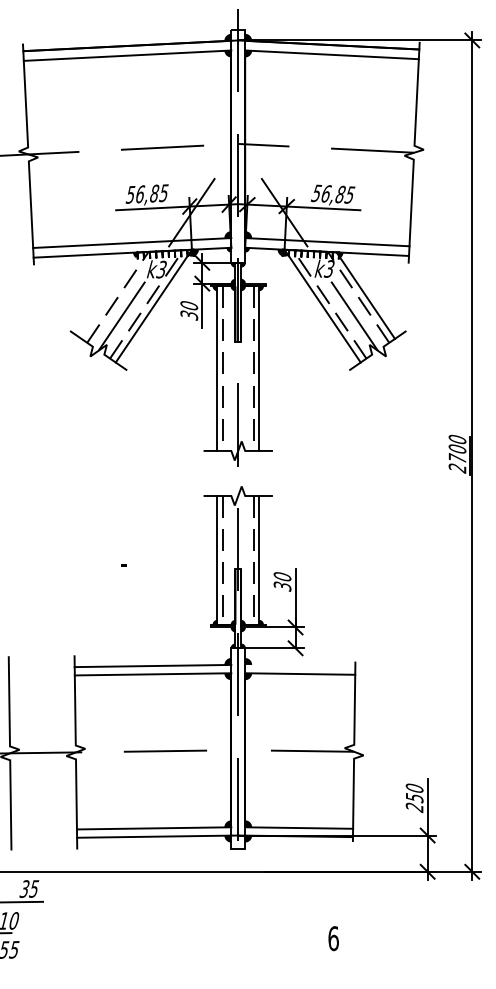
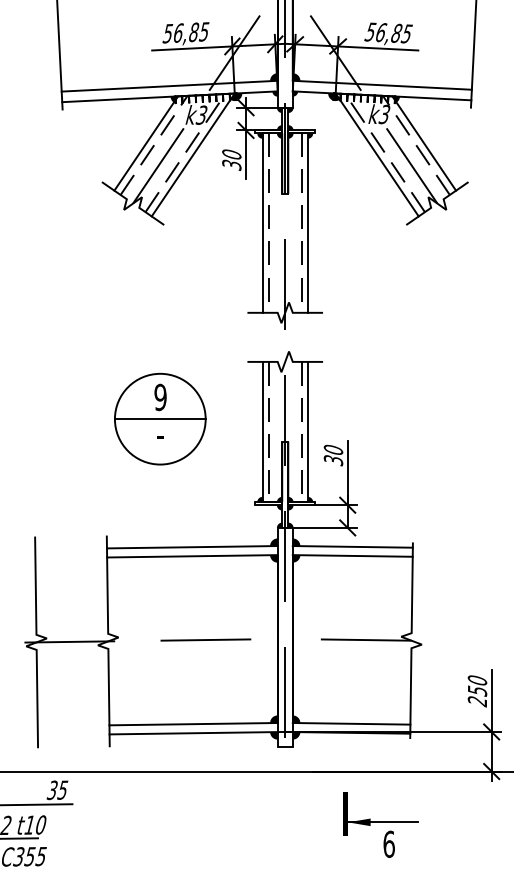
line: (110, 295) -> (145, 143), added
part: (123, 548) -> (160, 419), added
line: (300, 665) -> (353, 546), added
part: (326, 917) -> (381, 821), added

